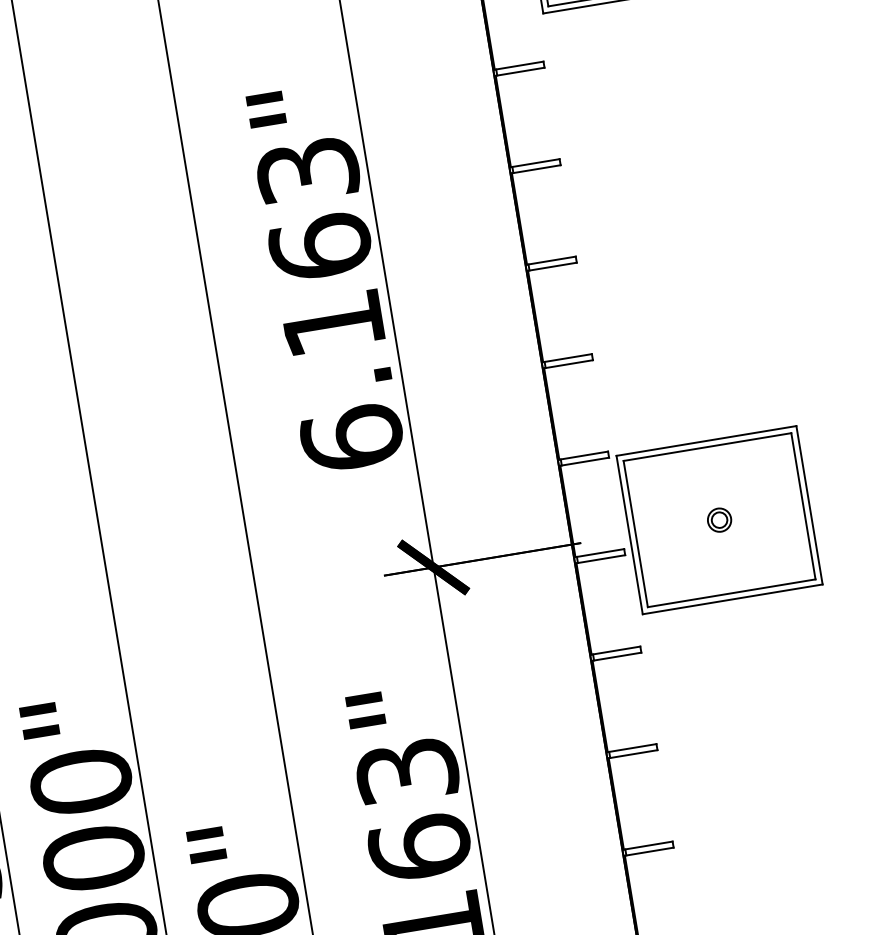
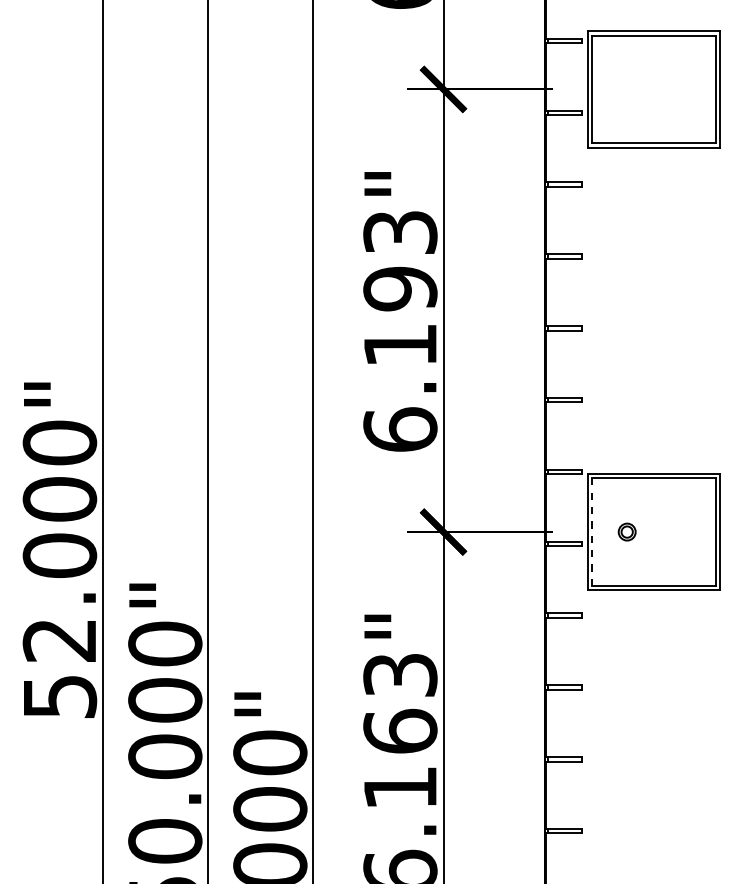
text: (320, 246) -> (400, 288), 6.163" -> 6.193"
part: (718, 519) -> (626, 531), moved
line: (635, 534) -> (592, 532), solid -> dashed

